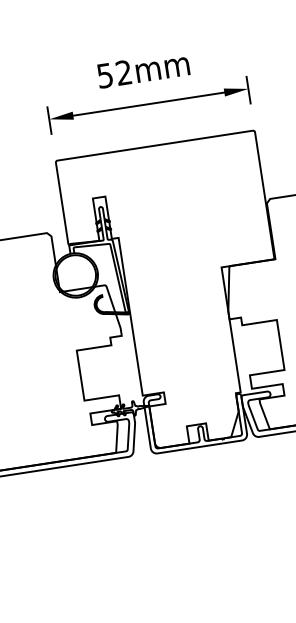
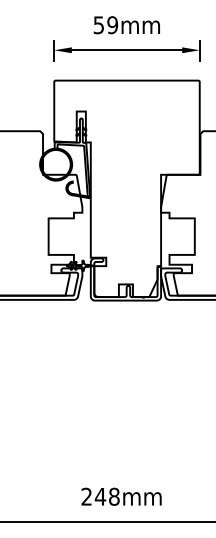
text: (123, 73) -> (112, 25), 52mm -> 59mm

